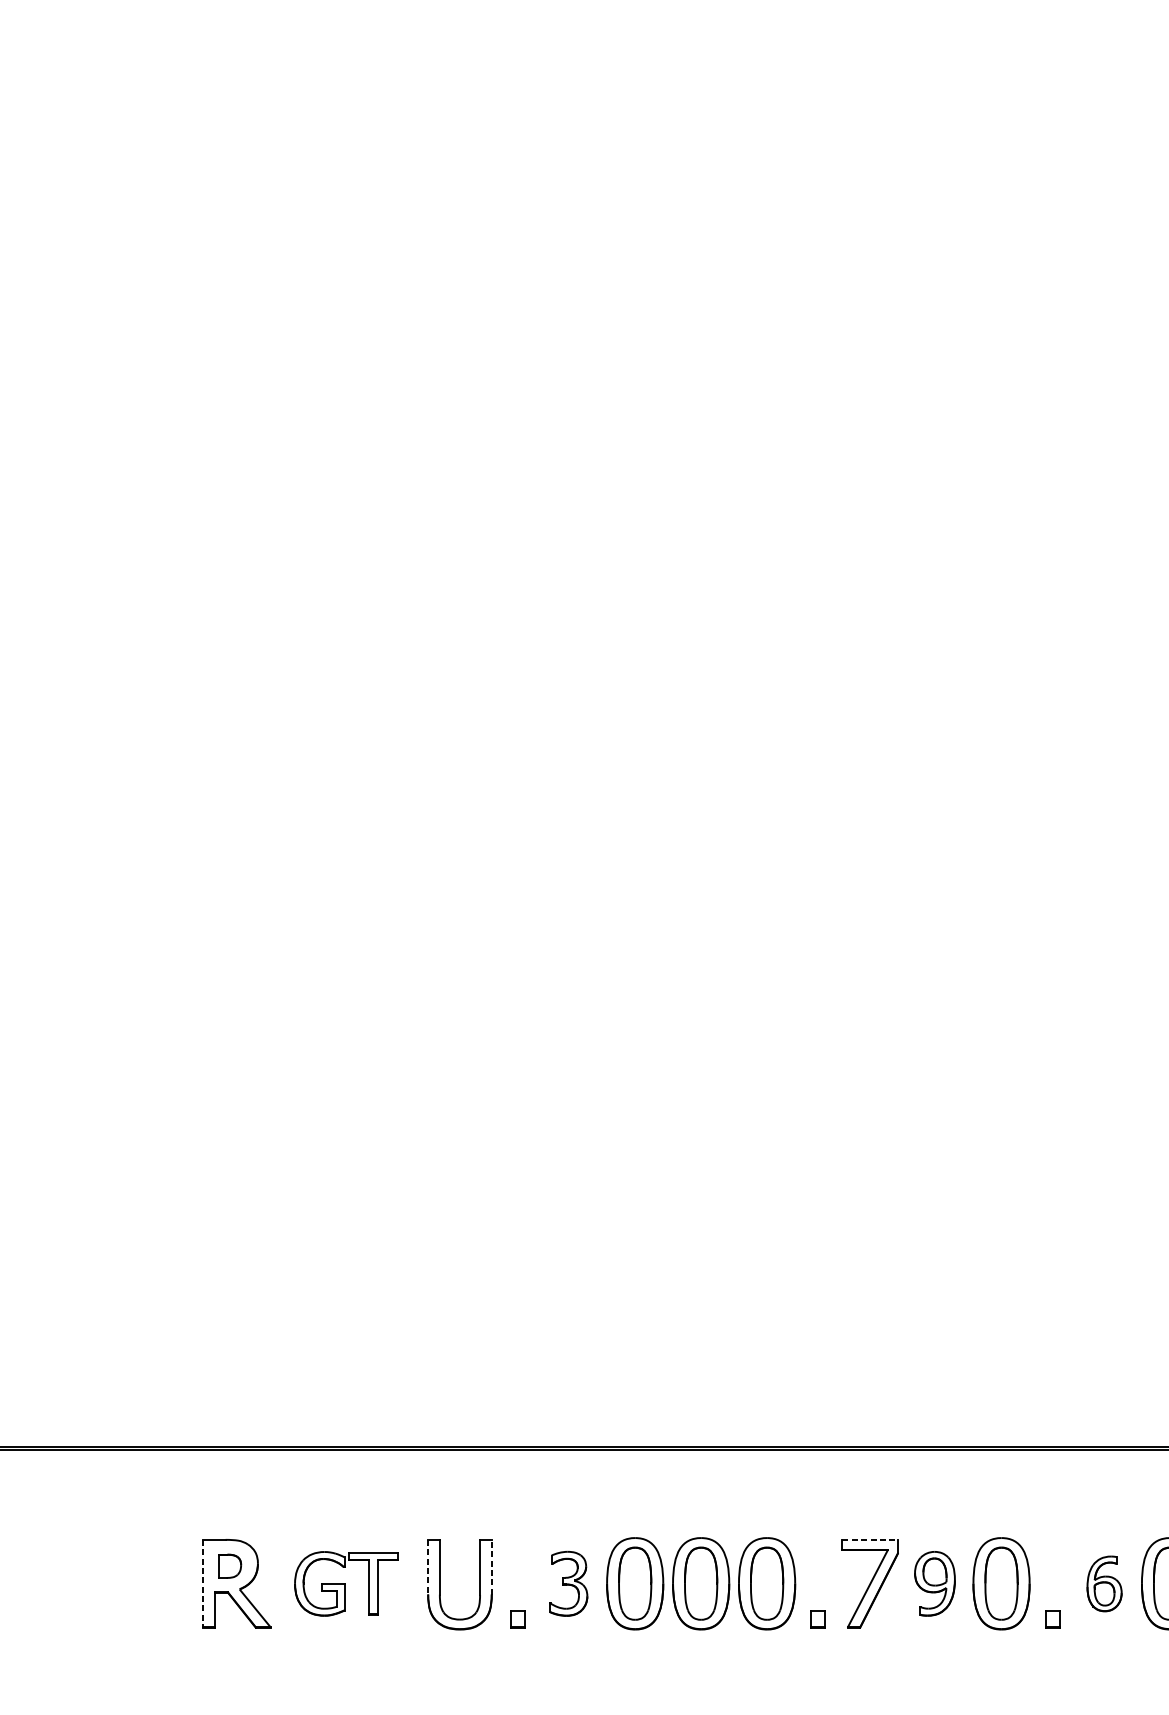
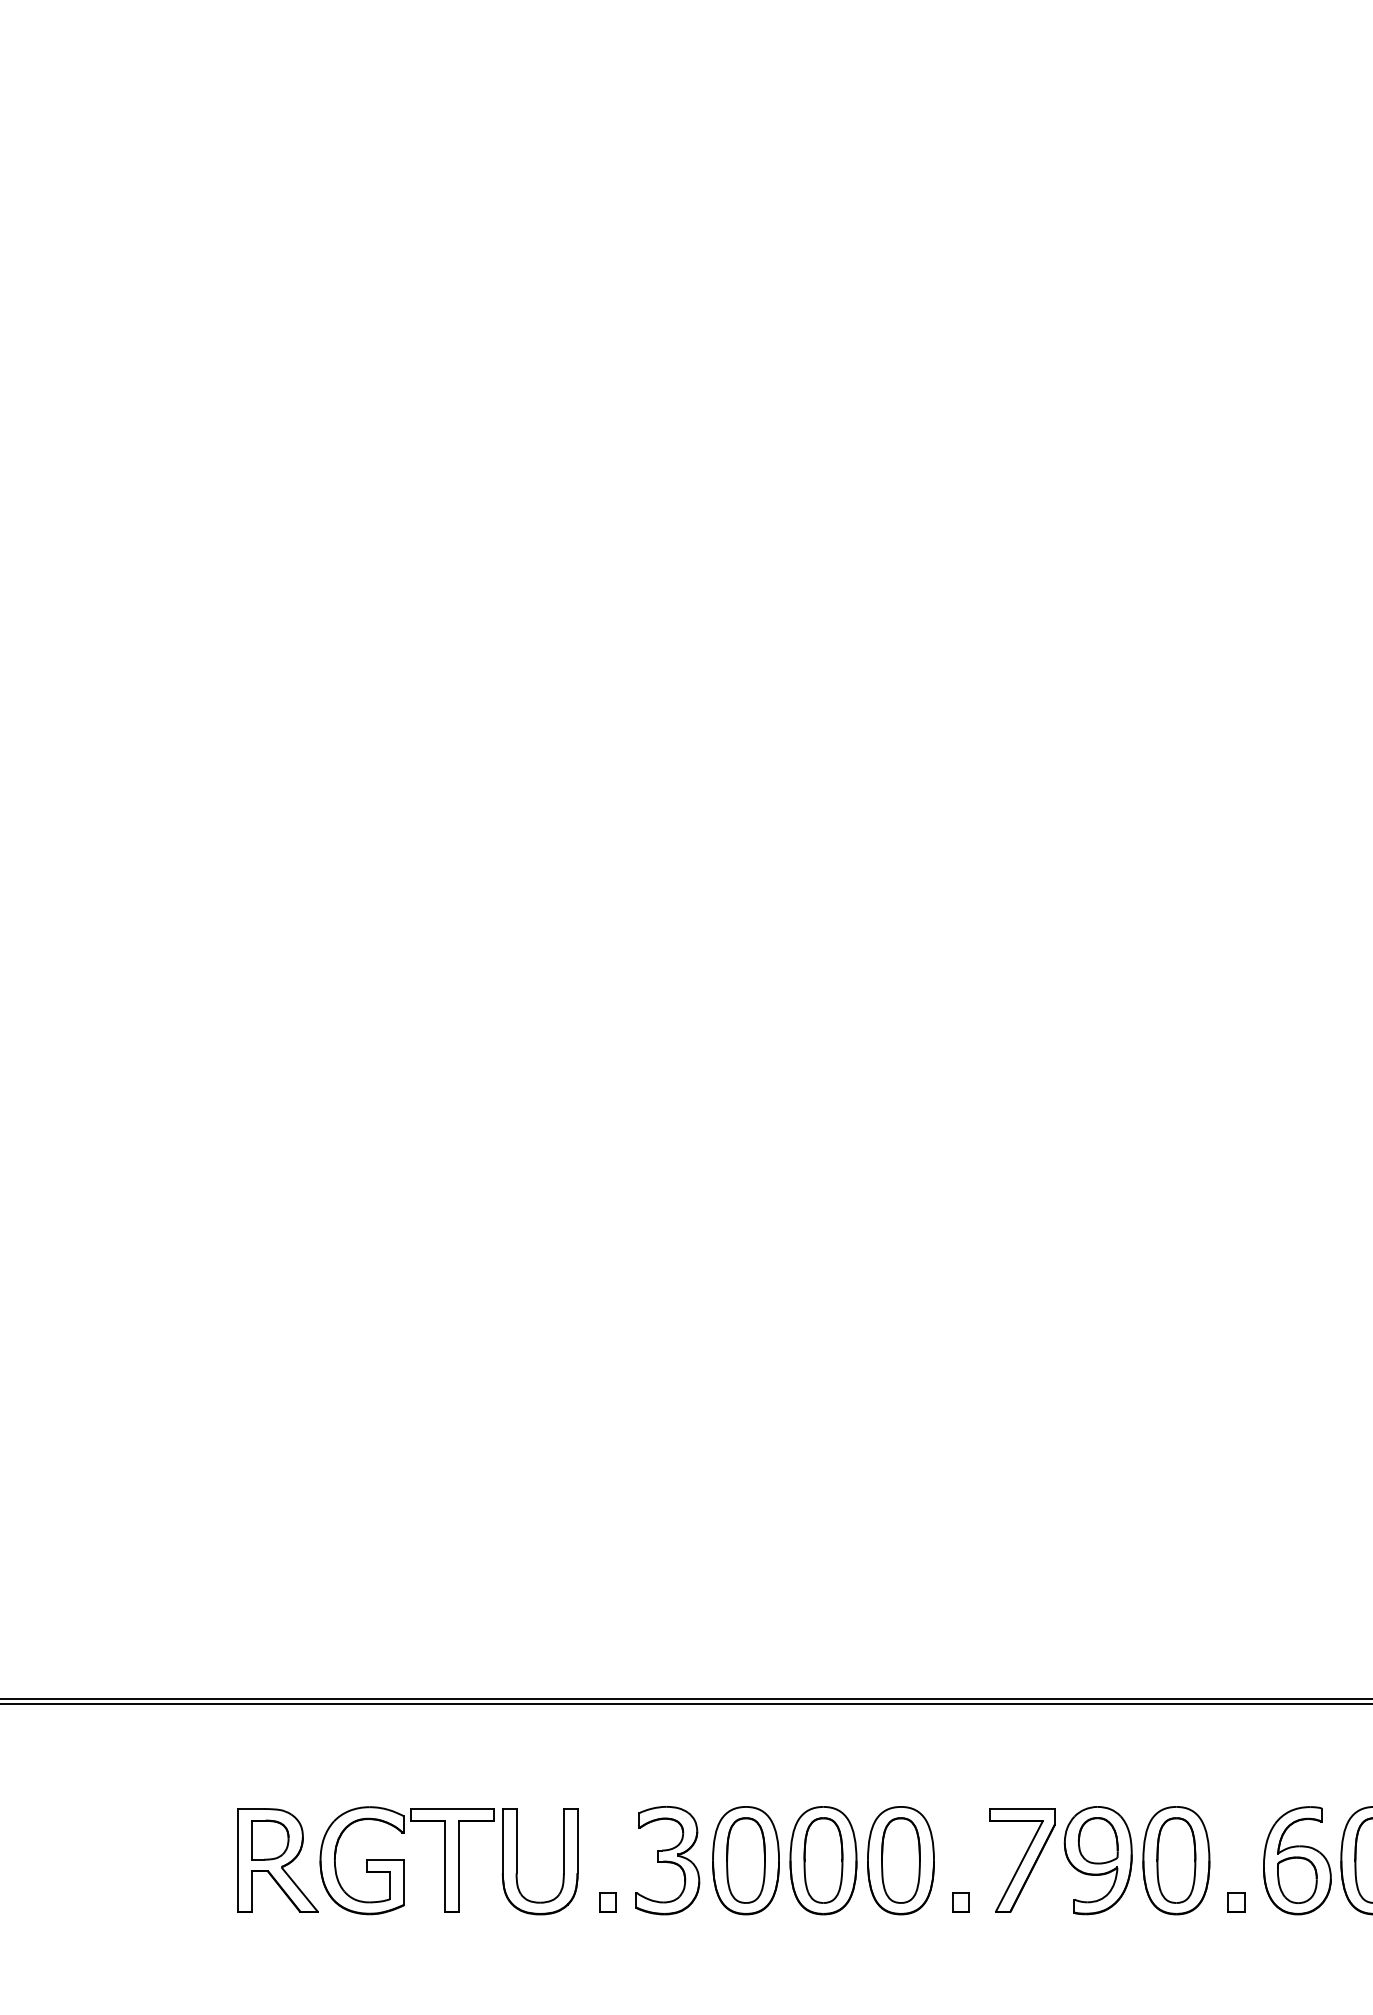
line: (870, 1540) -> (1022, 1809), dashed -> solid
part: (230, 1565) -> (270, 1839), size x1.43
line: (491, 1566) -> (577, 1840), dashed -> solid
line: (427, 1567) -> (502, 1841), dashed -> solid
line: (203, 1583) -> (238, 1860), dashed -> solid
part: (346, 1583) -> (406, 1860), size x1.43
part: (568, 1583) -> (667, 1860), size x1.43
part: (934, 1583) -> (1097, 1860), size x1.43
part: (1104, 1583) -> (1297, 1860), size x1.67

